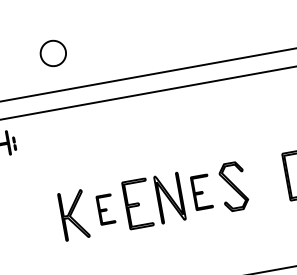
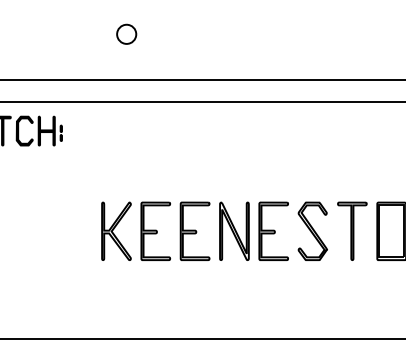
circle: (53, 52) -> (126, 33), size x0.62
part: (266, 180) -> (352, 230), added
part: (201, 191) -> (273, 230), size x1.43
part: (105, 209) -> (155, 230), size x1.67

